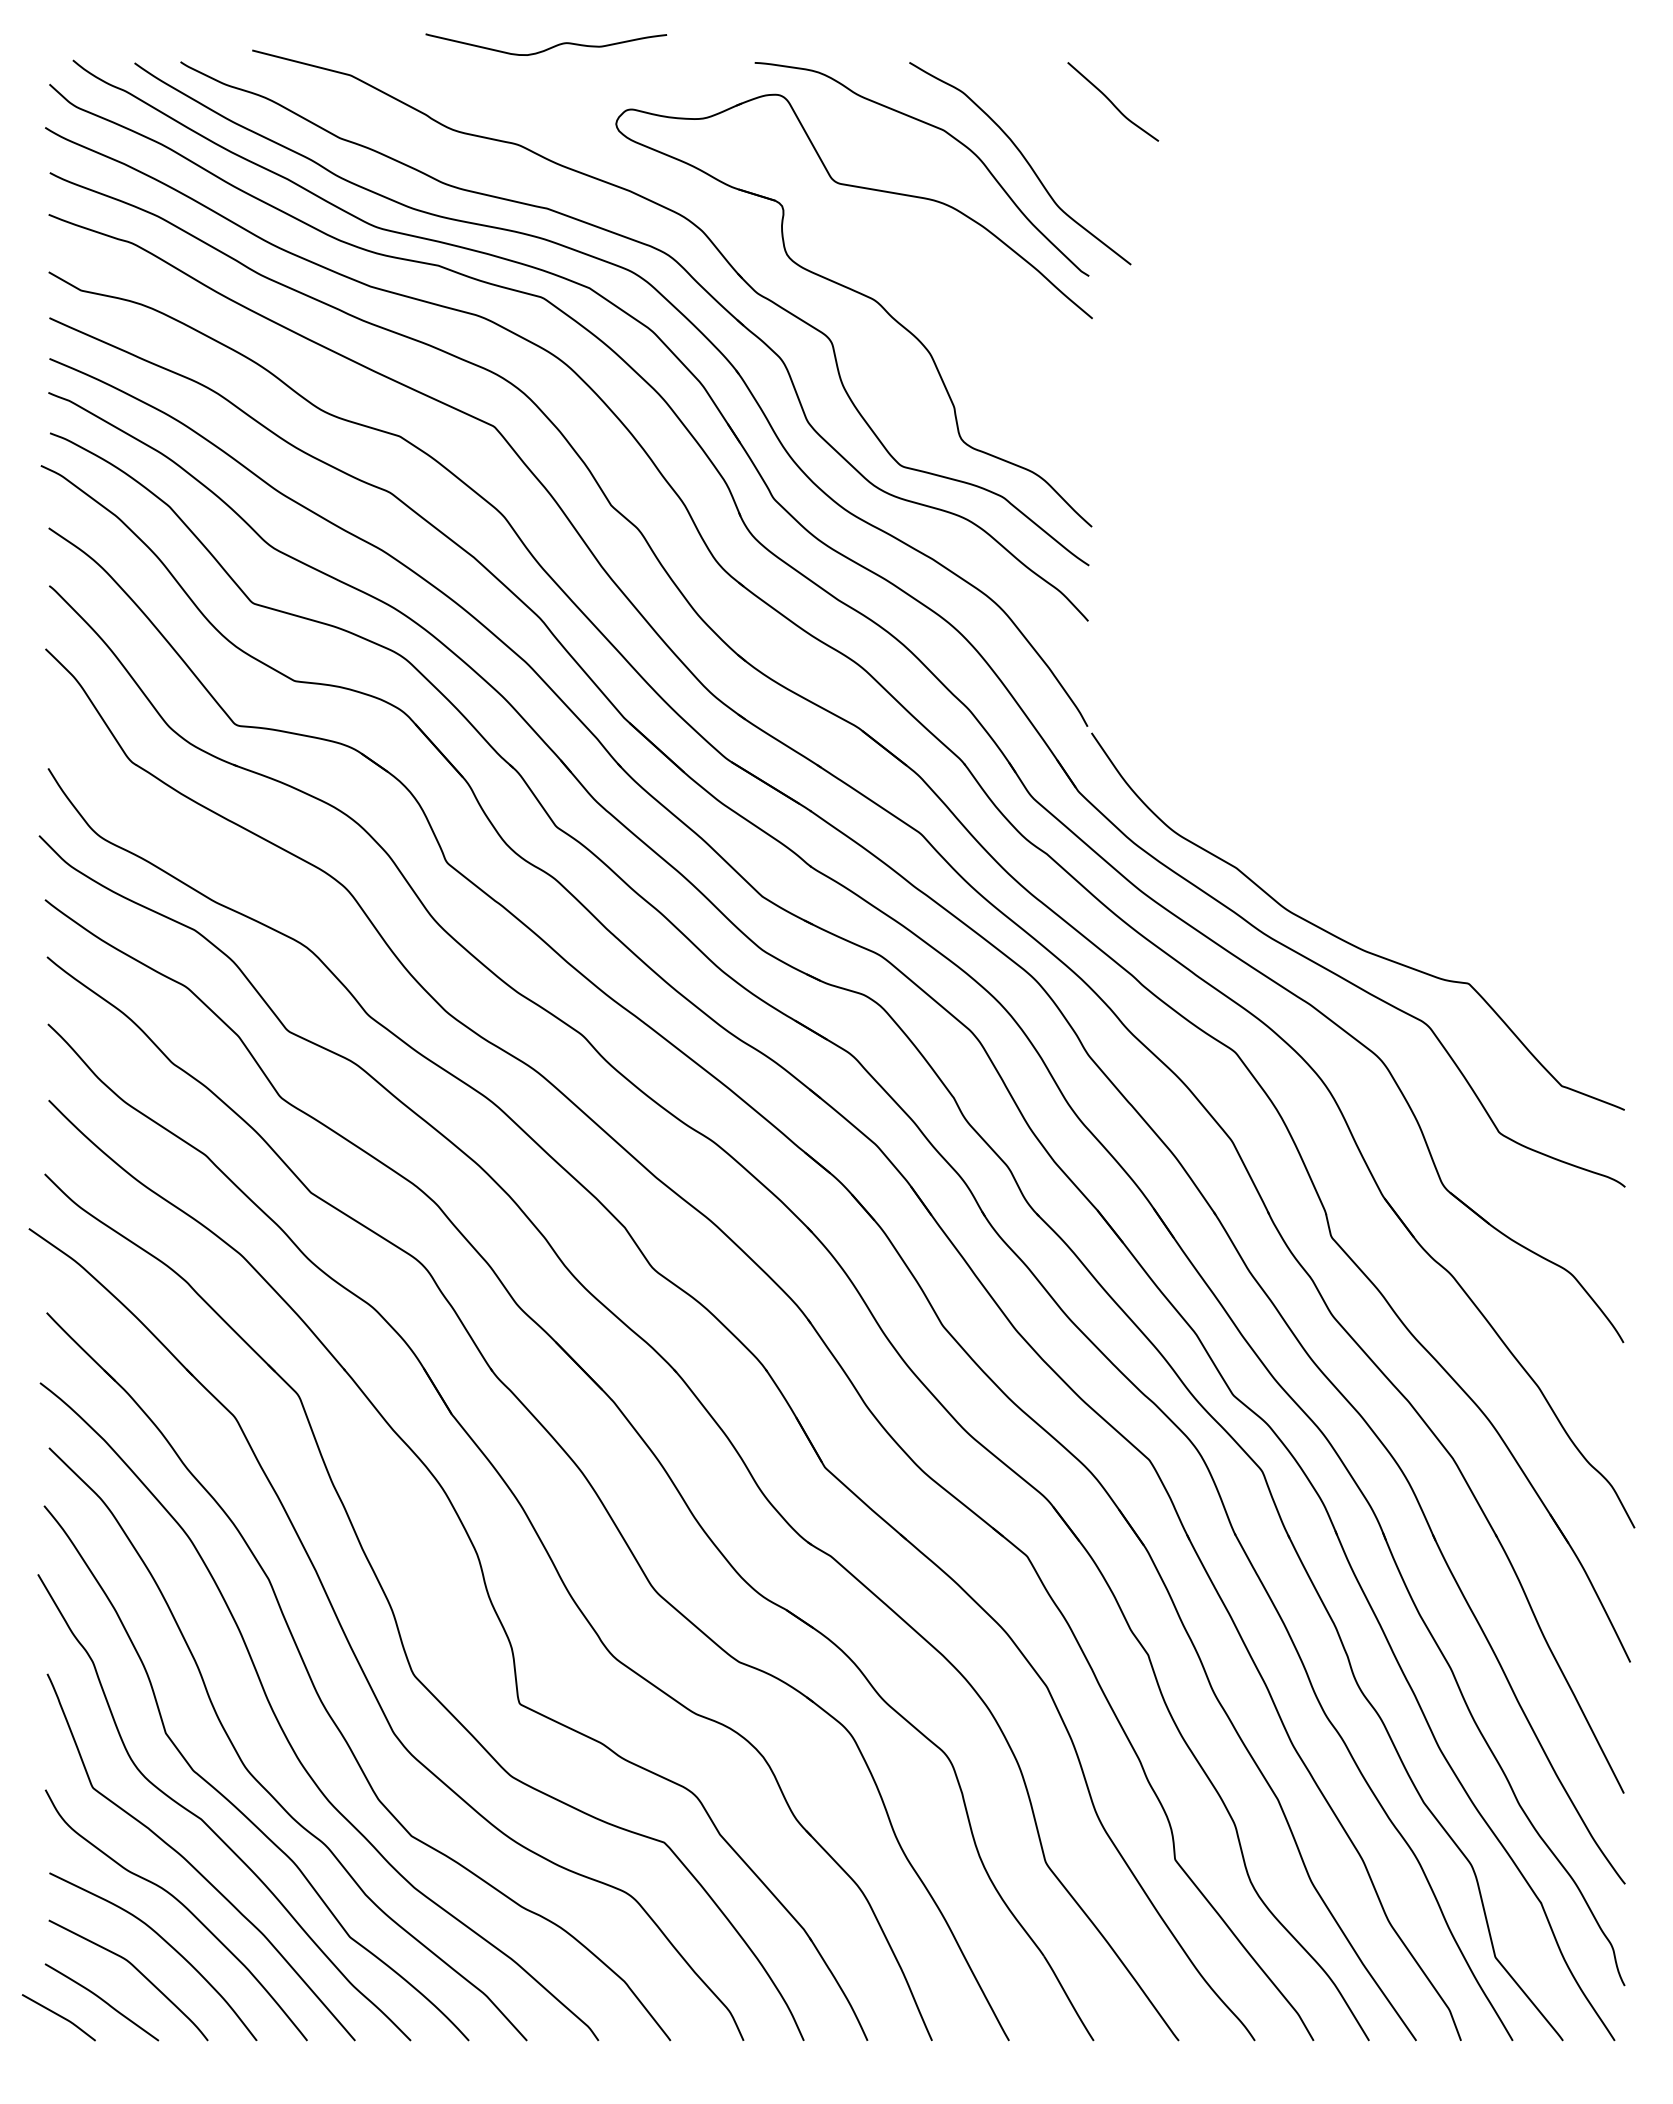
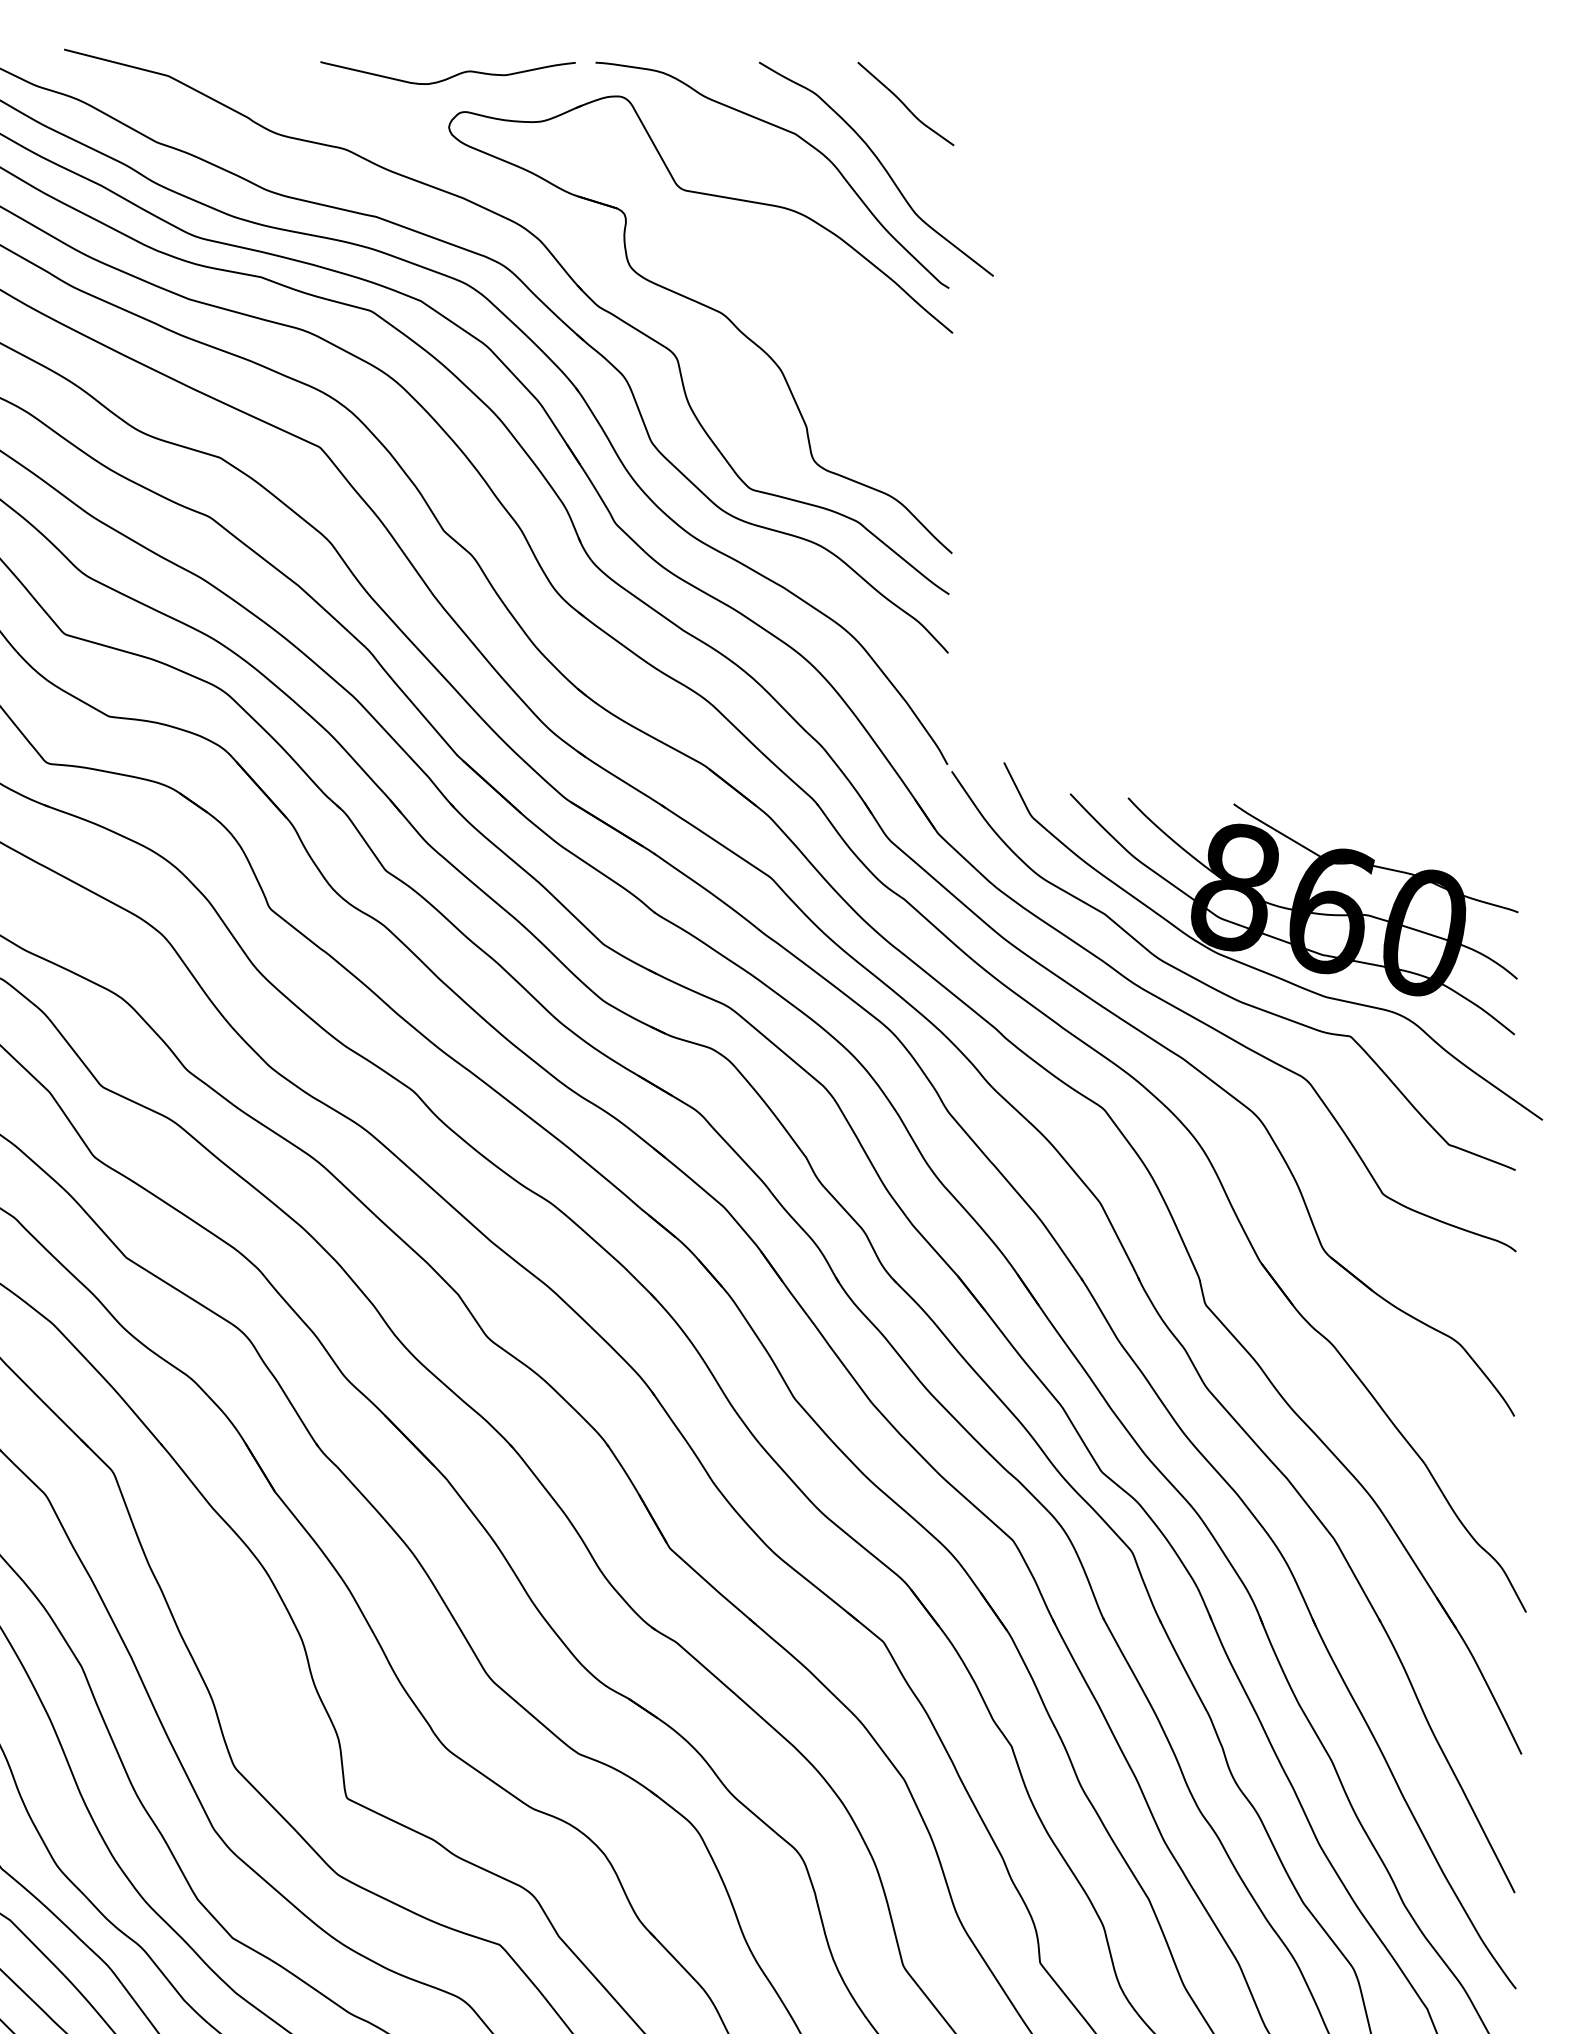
curve: (546, 48) -> (448, 77), moved
curve: (1112, 102) -> (905, 104), moved
part: (1395, 893) -> (1273, 941), added

